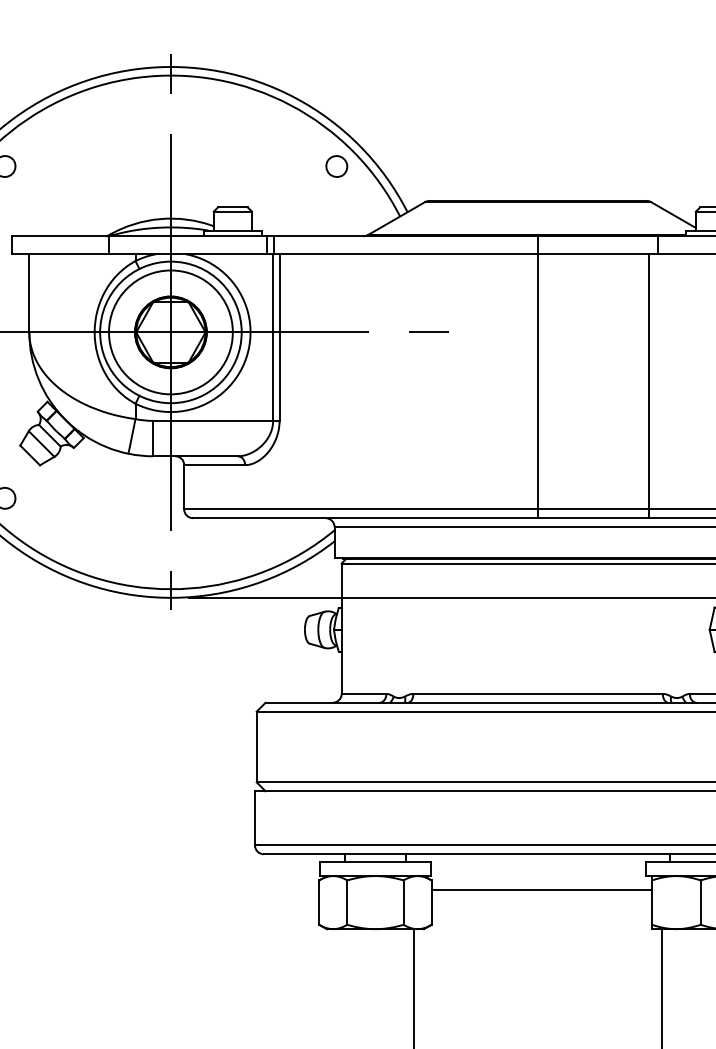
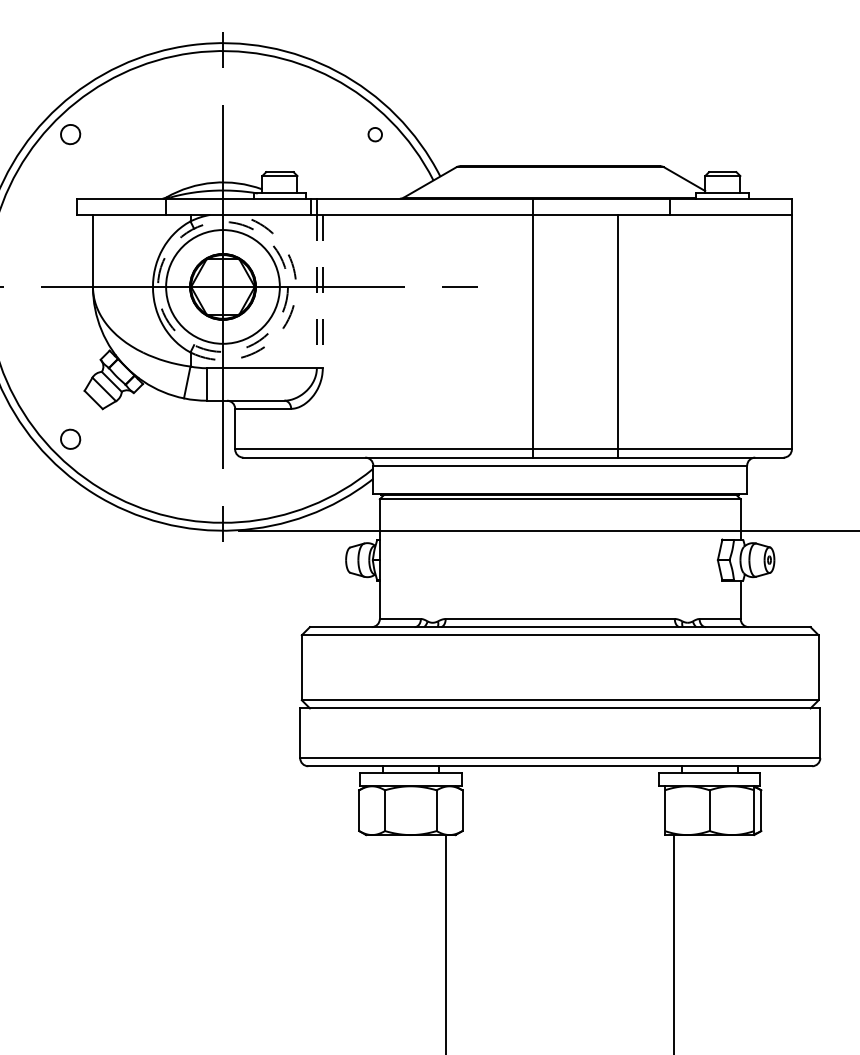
part: (335, 166) -> (374, 134), size x0.7
circle: (170, 331) -> (222, 286), solid -> dashed
line: (272, 337) -> (316, 291), solid -> dashed
line: (279, 337) -> (322, 291), solid -> dashed
arc: (246, 356) -> (292, 309), solid -> dashed
line: (538, 376) -> (533, 327), moved
line: (648, 385) -> (617, 335), moved
line: (541, 889) -> (563, 798), removed

